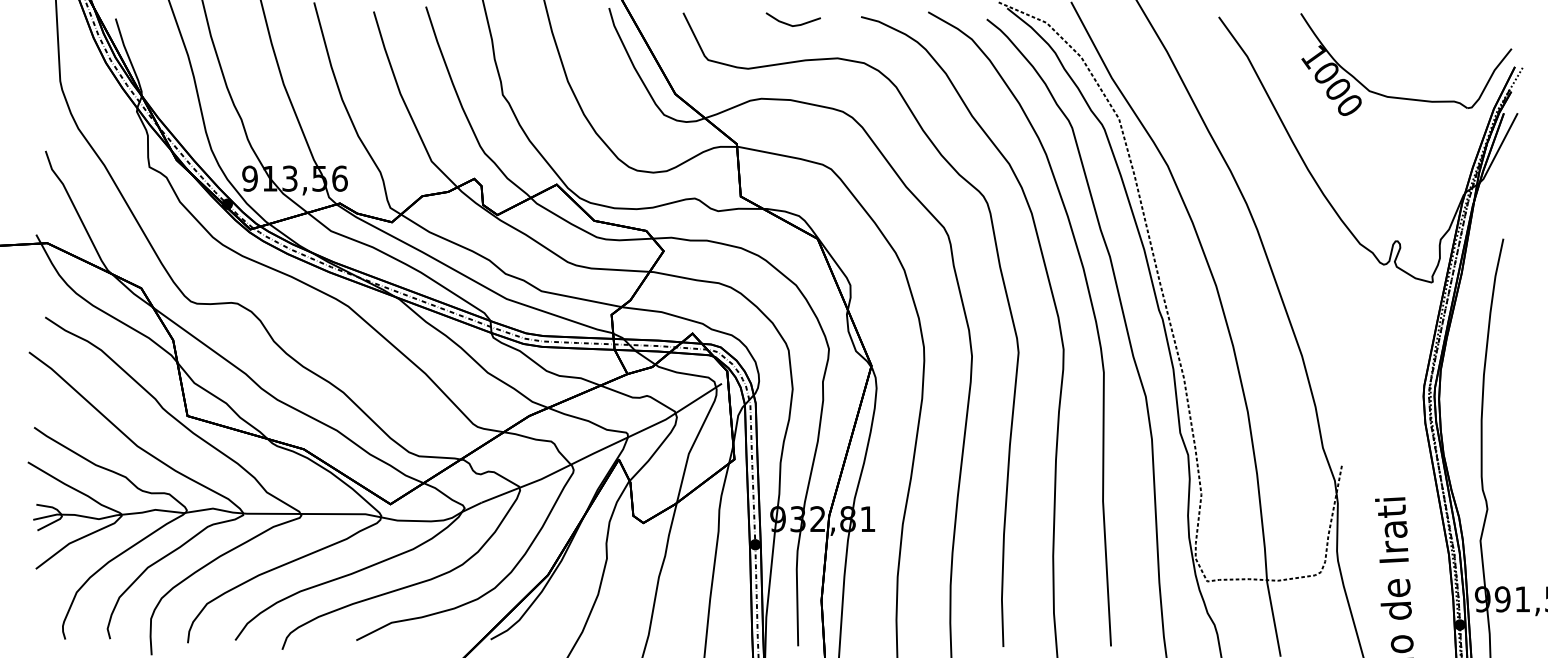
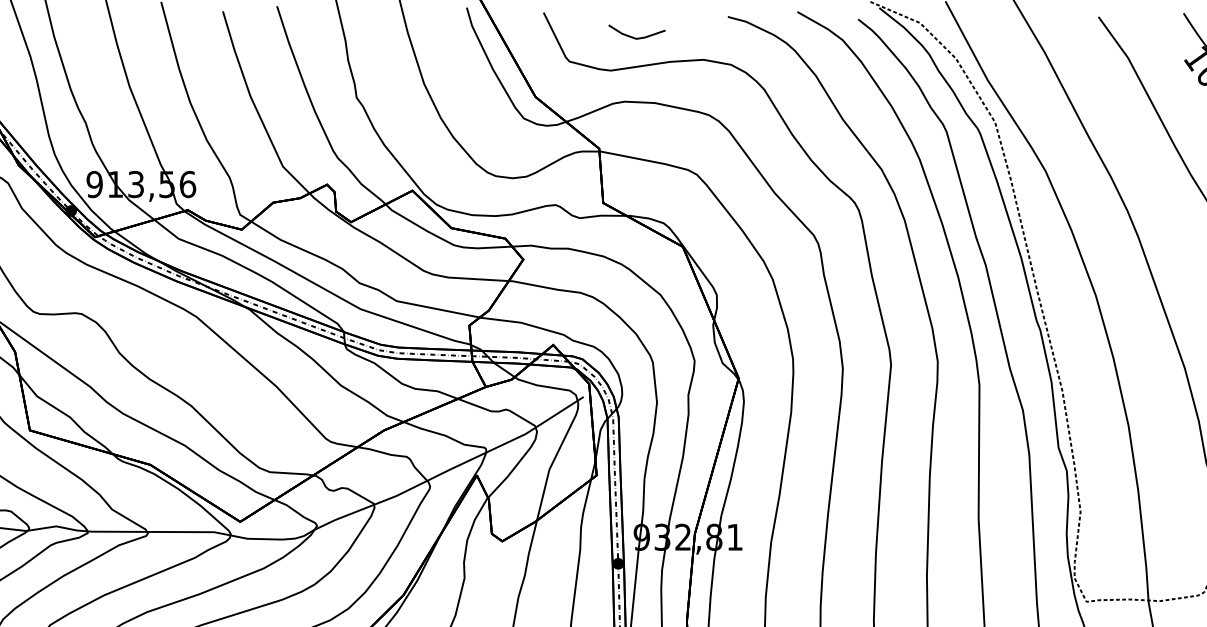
line: (791, 24) -> (635, 37), moved

